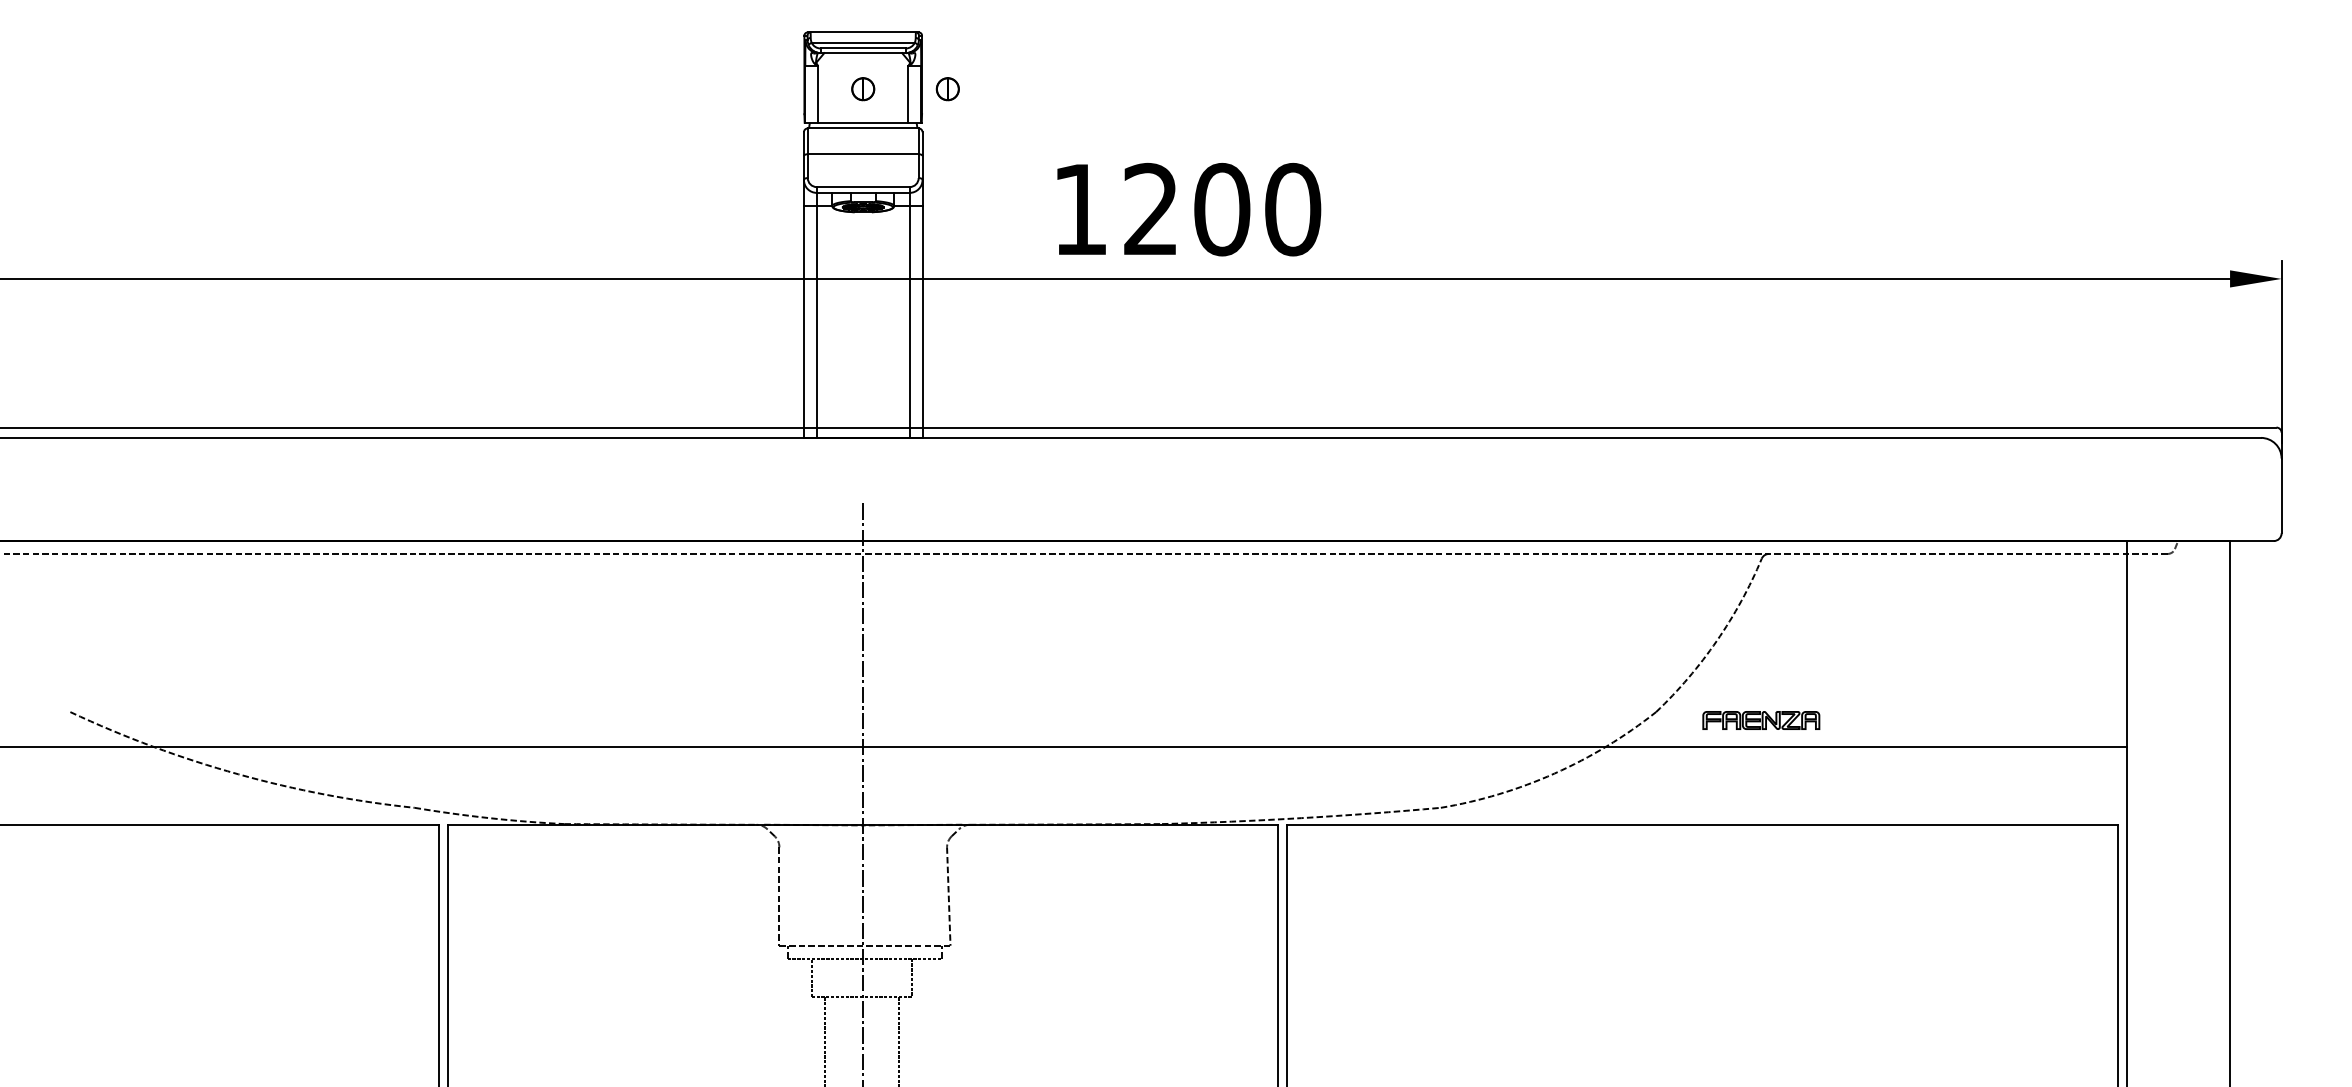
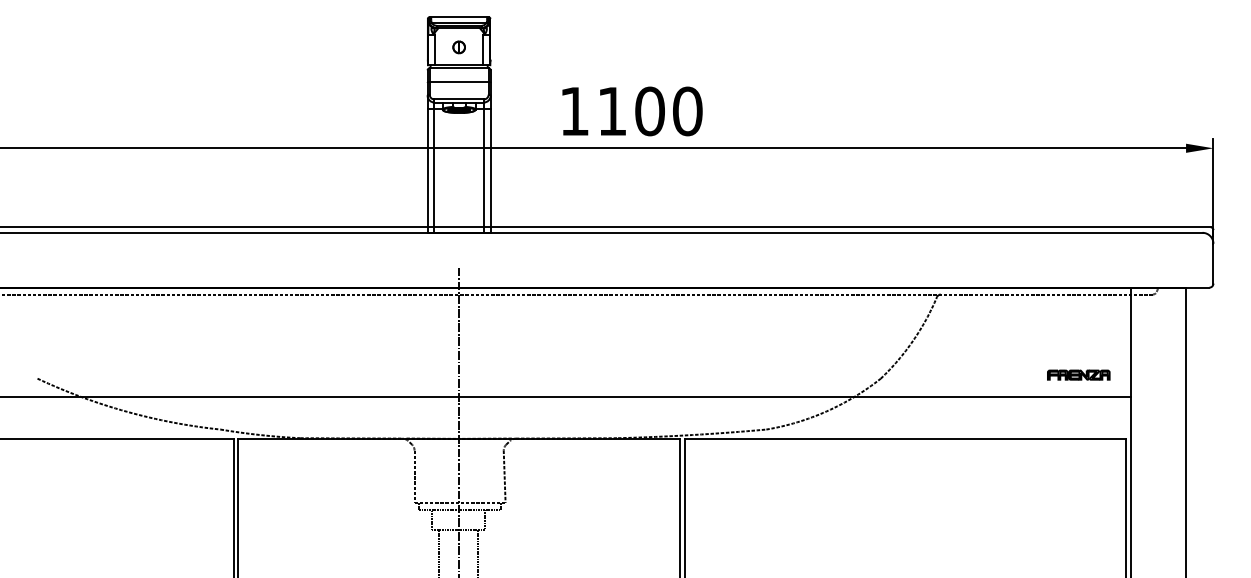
part: (946, 89) -> (503, 47), removed
text: (1149, 207) -> (611, 110), 1200 -> 1100
part: (1760, 719) -> (1078, 374), moved

